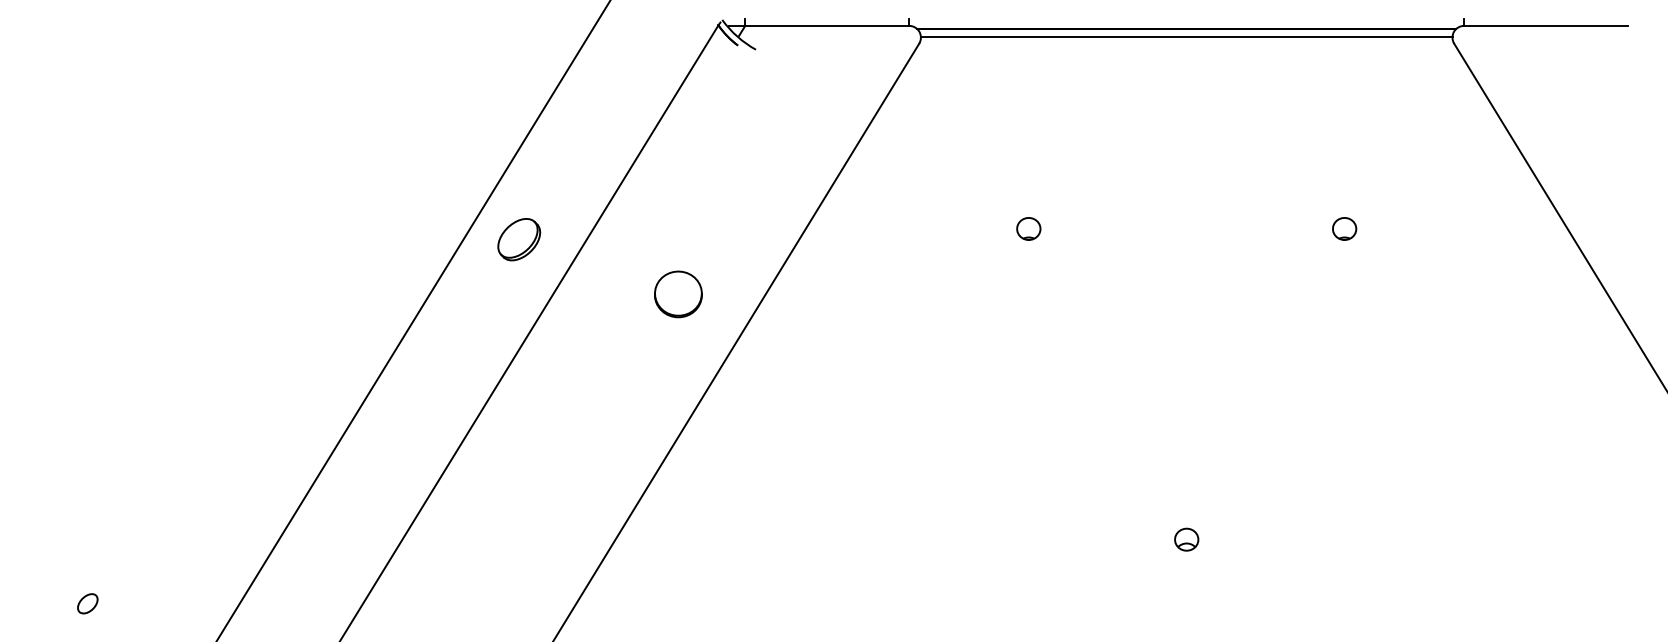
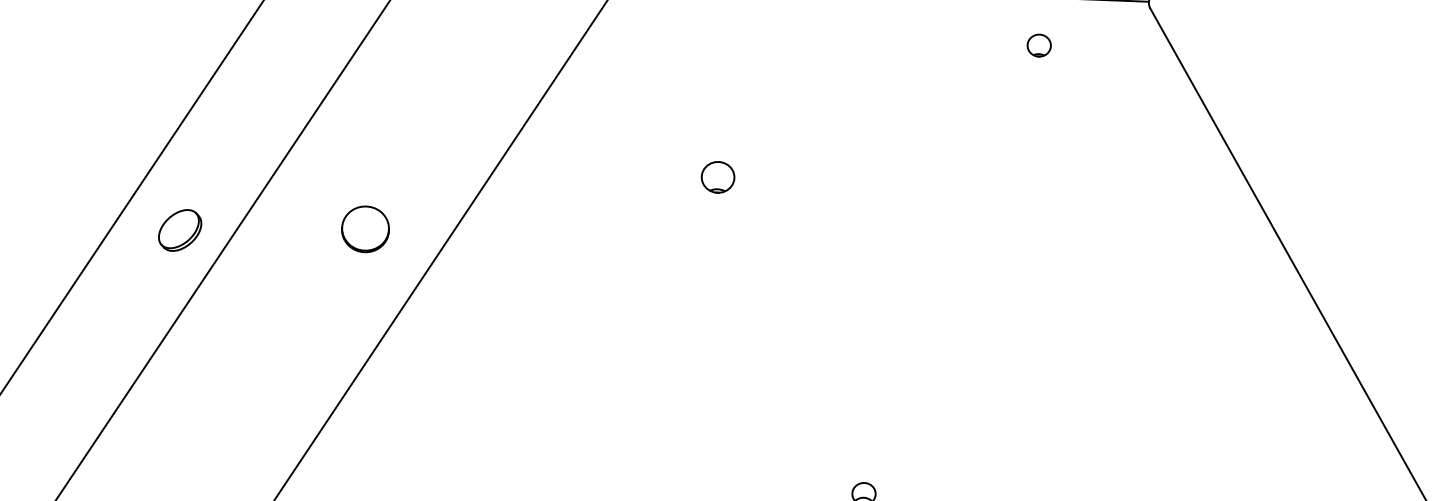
part: (1028, 228) -> (717, 176), size x1.4
part: (1344, 228) -> (1039, 45), moved
part: (519, 239) -> (180, 230), moved

